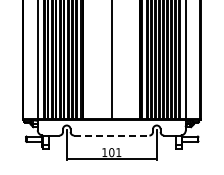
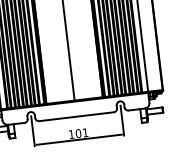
line: (111, 135) -> (76, 116), dashed -> solid

